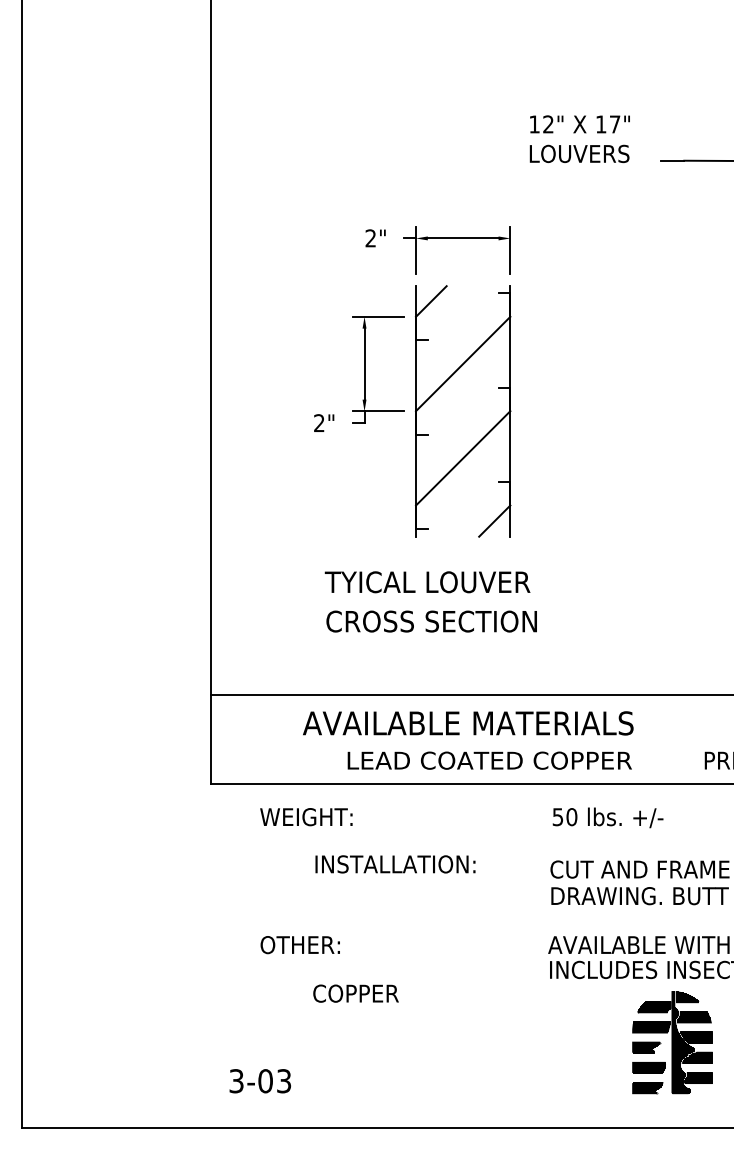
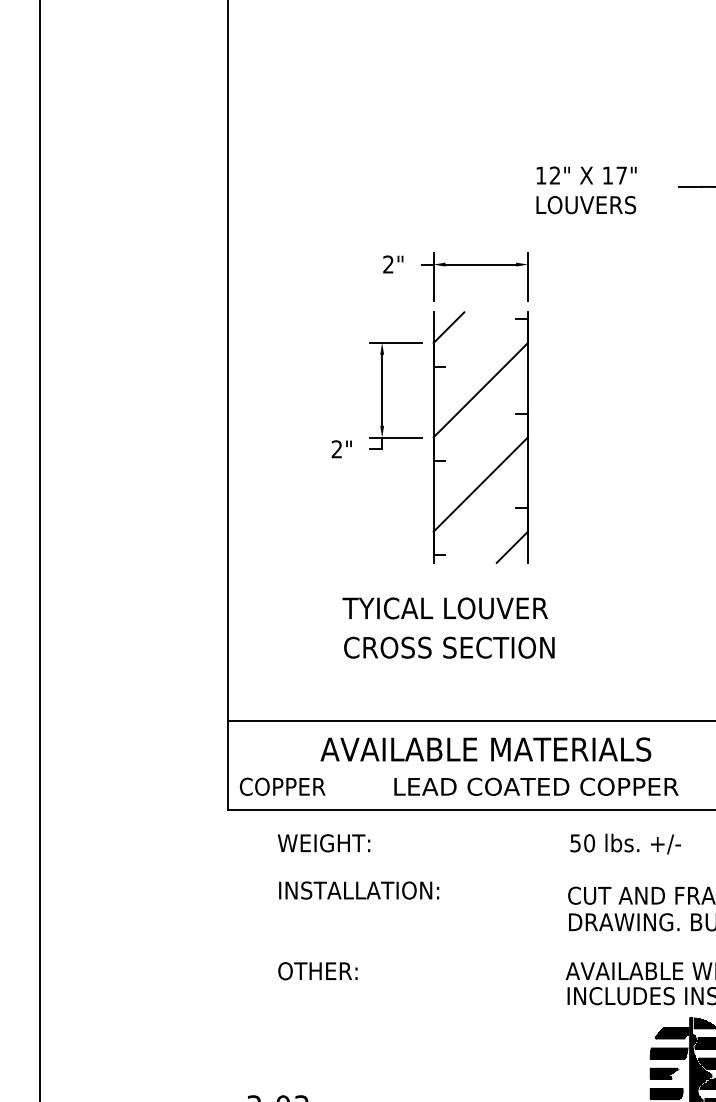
text: (579, 139) -> (586, 190), moved
text: (489, 760) -> (536, 786), moved
text: (395, 864) -> (359, 890), moved
text: (355, 993) -> (282, 786), moved

